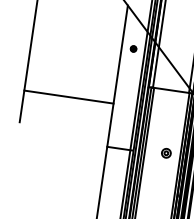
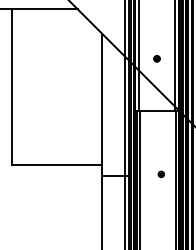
part: (133, 48) -> (156, 58), moved
line: (68, 96) -> (56, 164), moved
part: (165, 153) -> (160, 174), size x0.62

